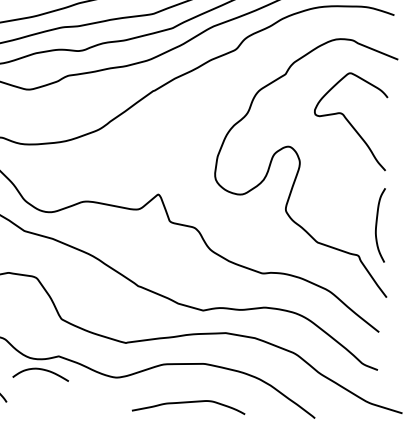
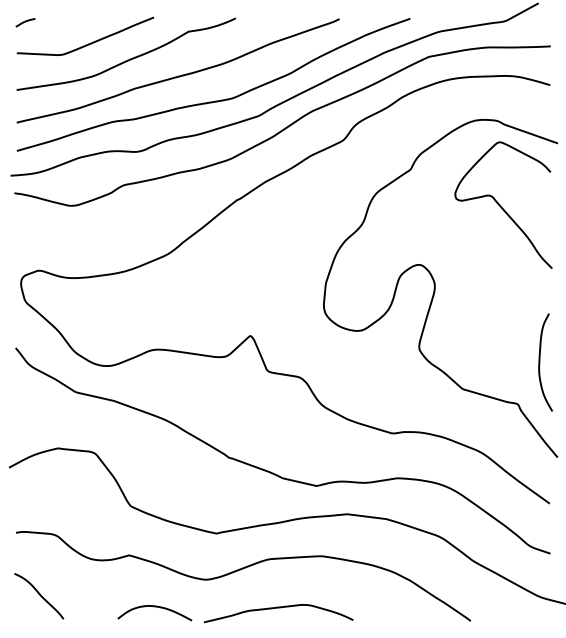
curve: (349, 121) -> (501, 205), moved
curve: (40, 370) -> (154, 607), moved
curve: (188, 402) -> (278, 608), moved

